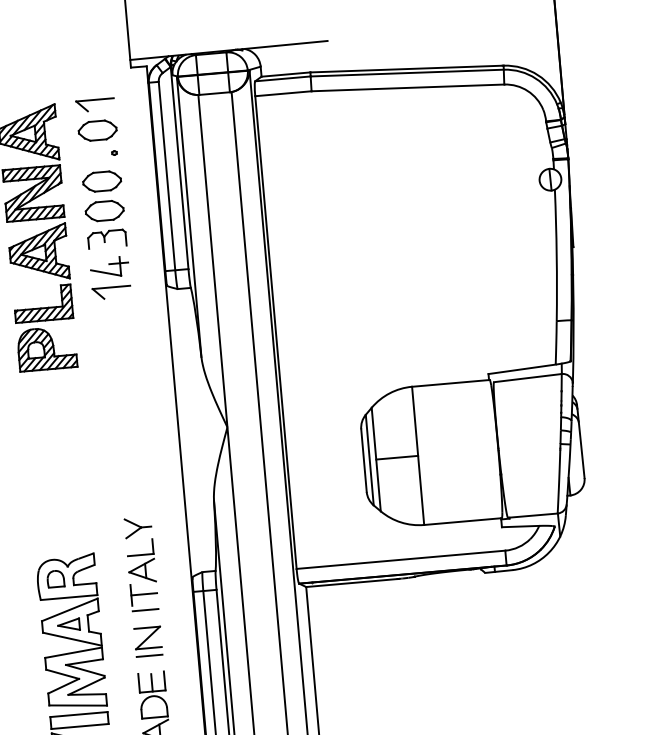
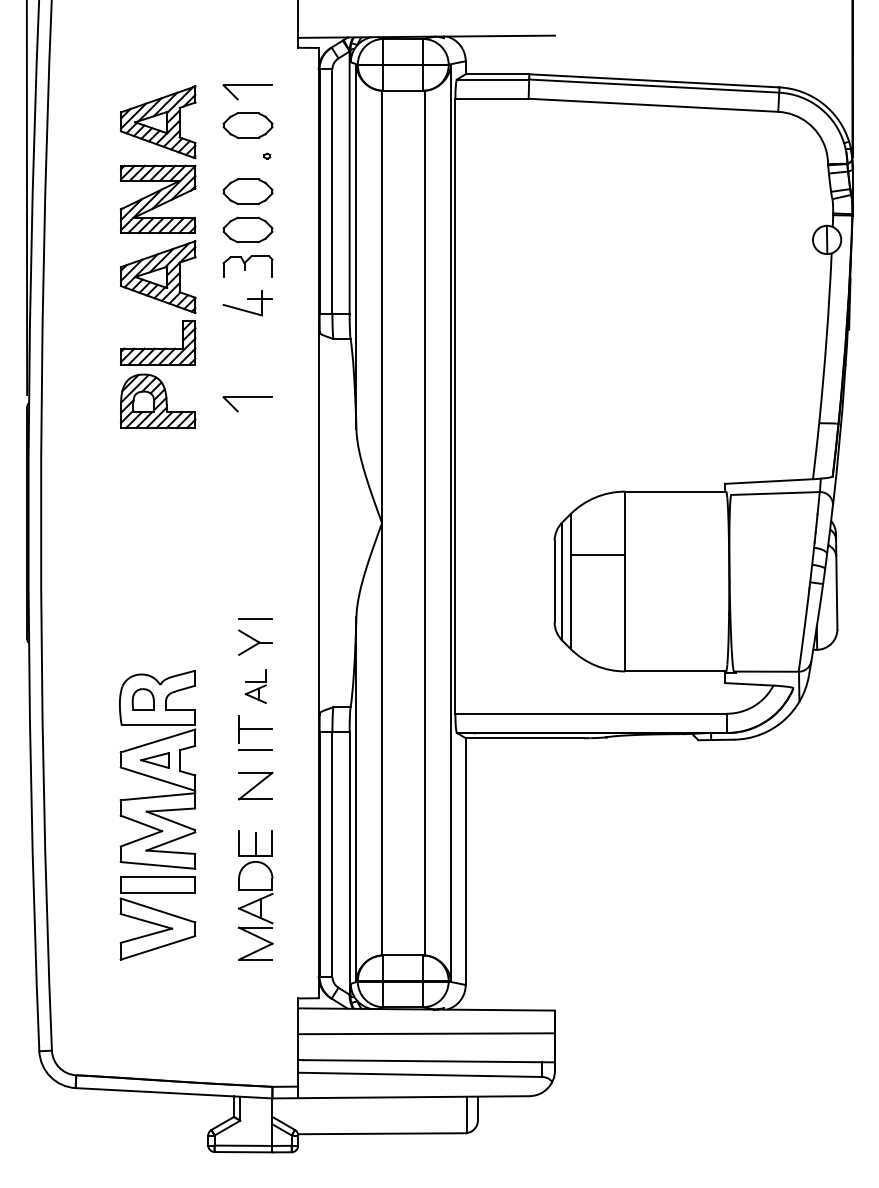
part: (110, 287) -> (247, 397), moved
line: (396, 457) -> (597, 554), moved
part: (141, 561) -> (255, 686), size x0.6
line: (149, 655) -> (255, 618), moved

